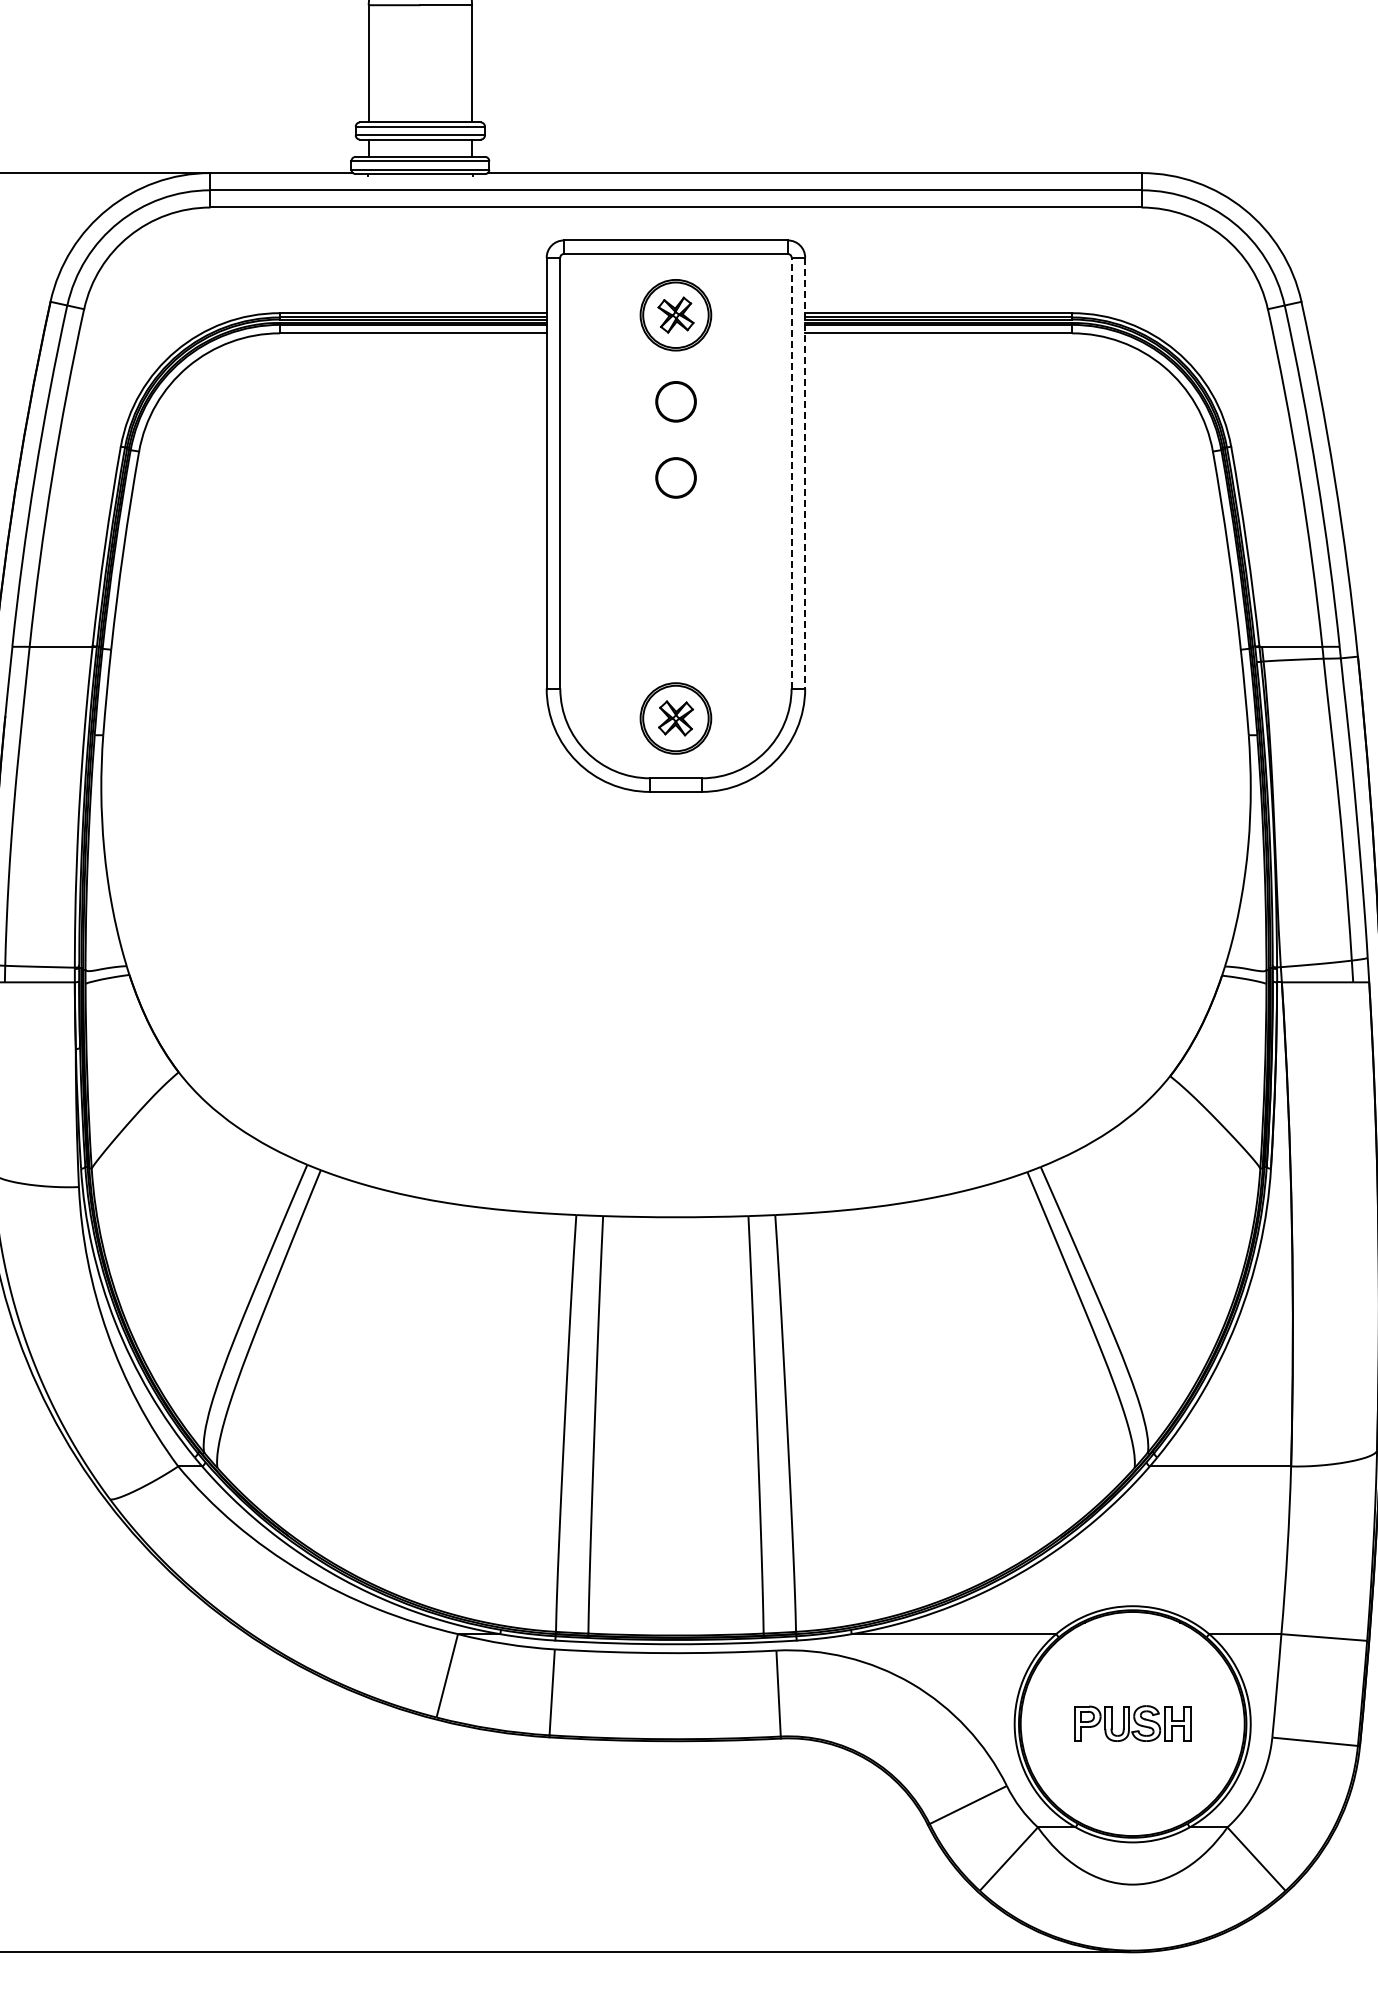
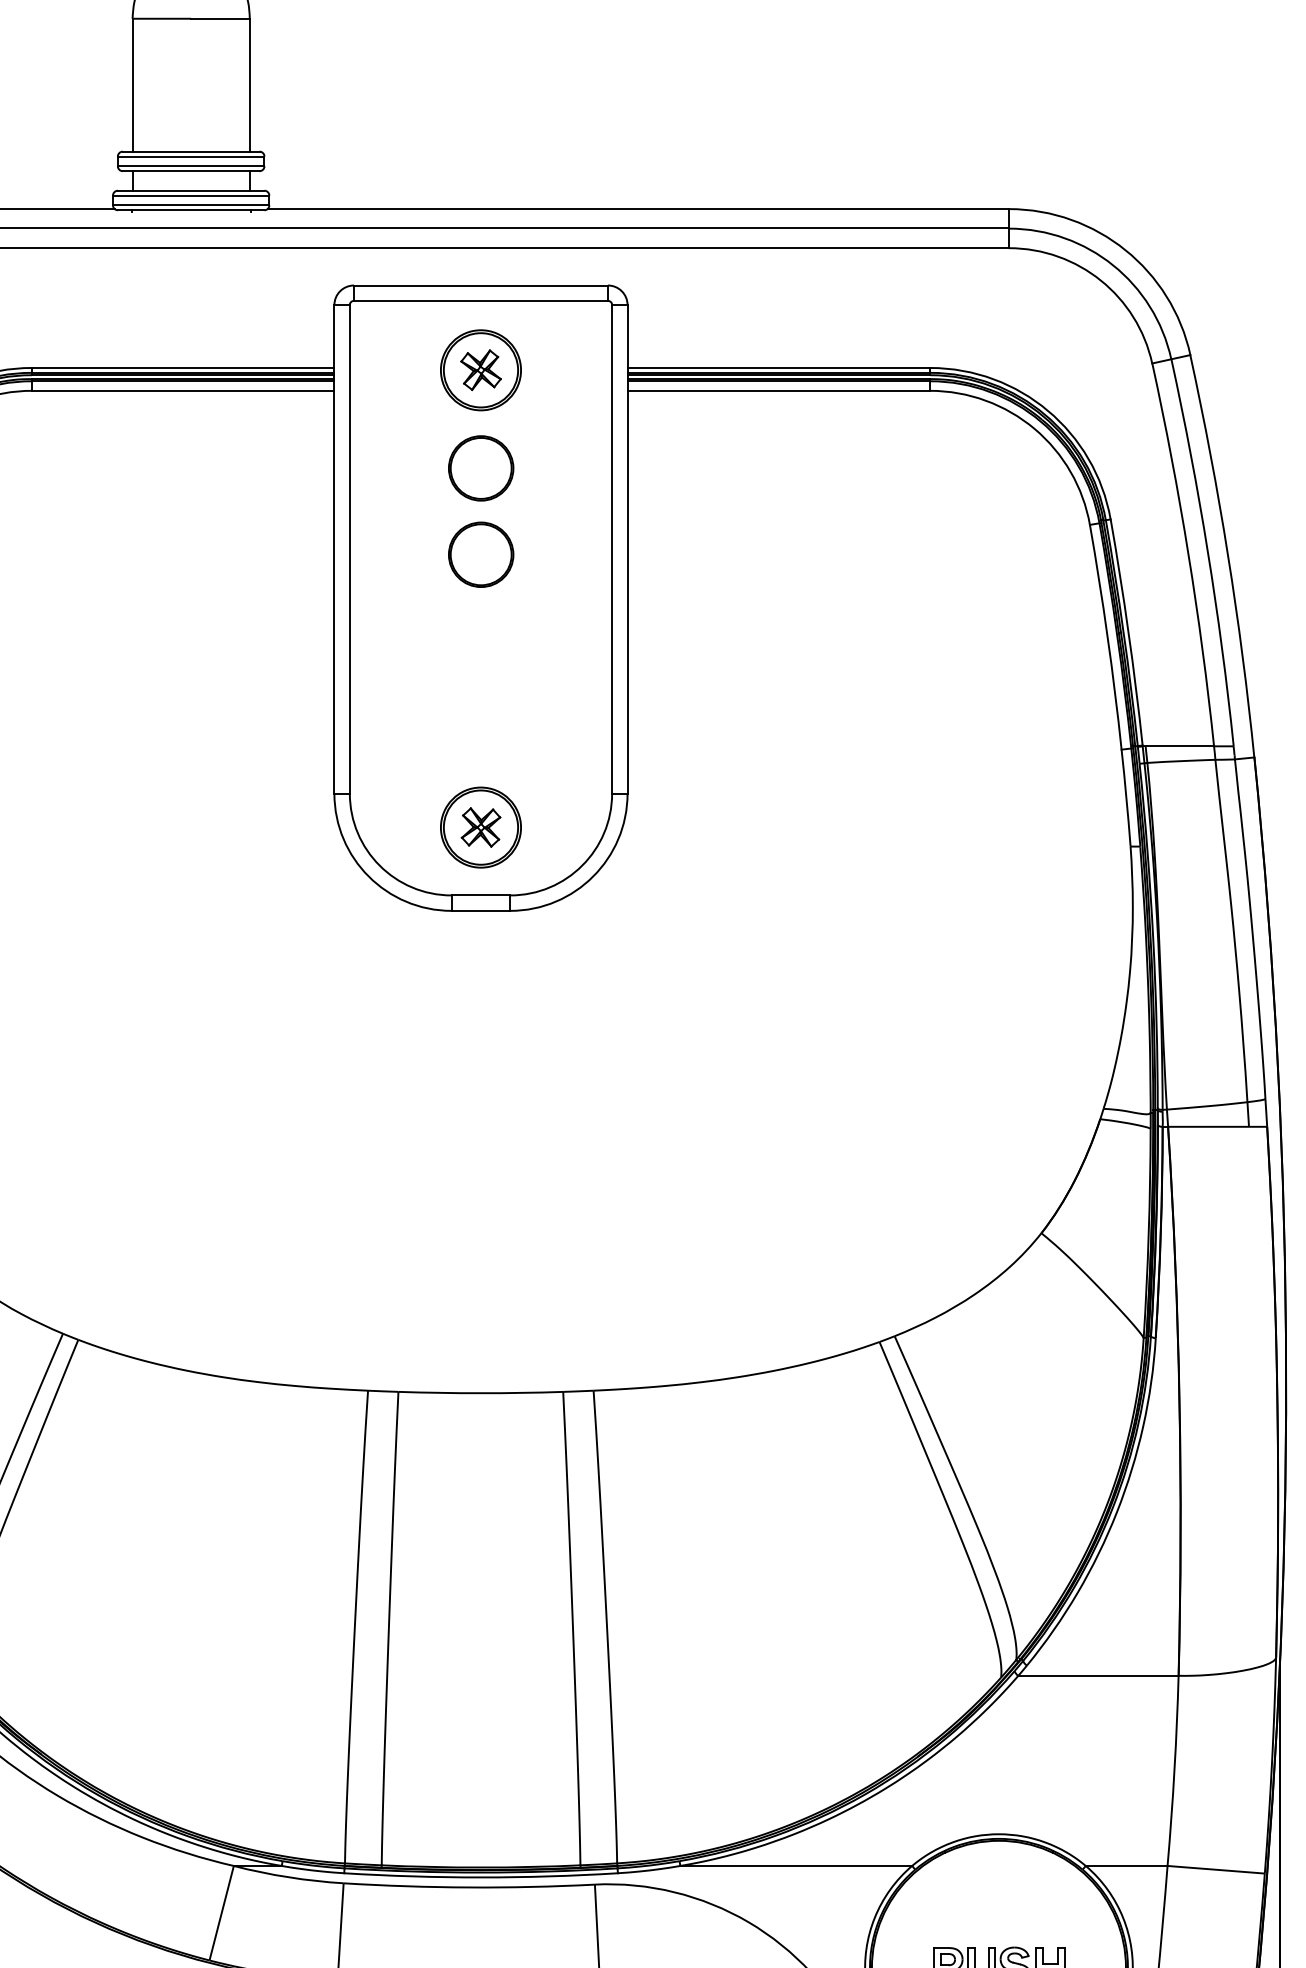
part: (675, 401) -> (480, 468), size x1.43
line: (791, 472) -> (612, 548), dashed -> solid
line: (805, 473) -> (627, 549), dashed -> solid
part: (675, 477) -> (480, 554), size x1.43

